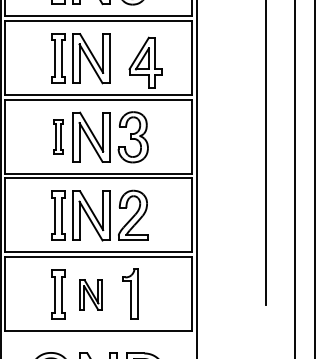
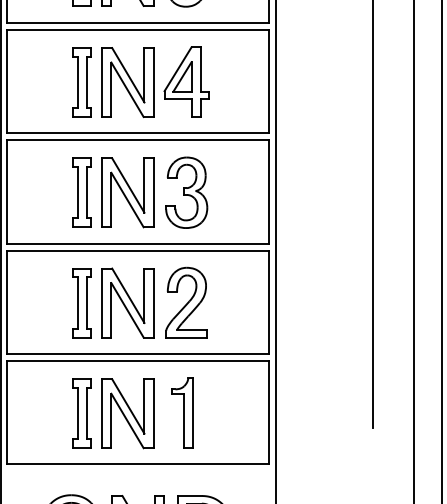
part: (145, 62) -> (186, 81), moved
part: (58, 137) -> (81, 192), size x1.43
part: (91, 294) -> (127, 413), size x1.67

